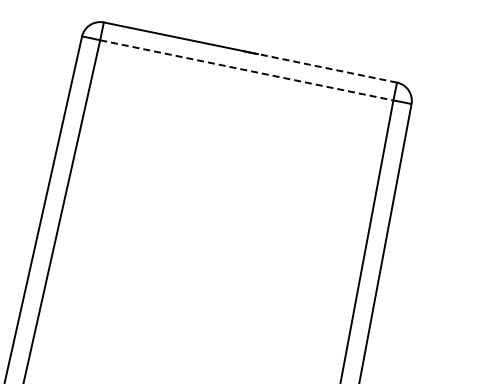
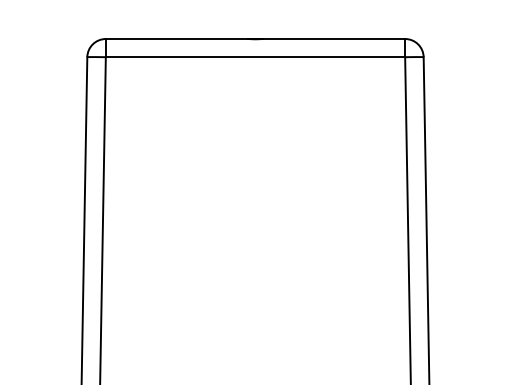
line: (326, 68) -> (333, 39), dashed -> solid
line: (246, 70) -> (255, 57), dashed -> solid

